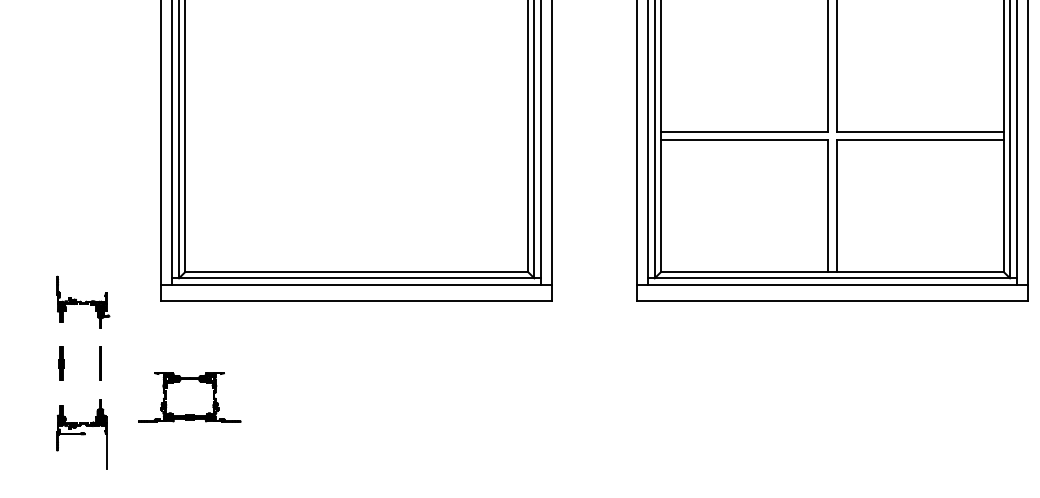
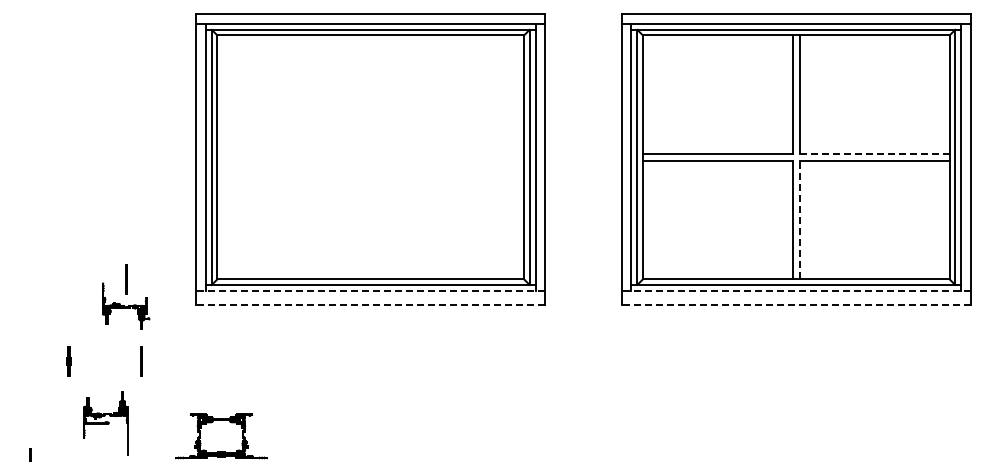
line: (919, 131) -> (874, 153), solid -> dashed
line: (836, 205) -> (799, 219), solid -> dashed
line: (83, 272) -> (126, 279), added
line: (356, 284) -> (370, 290), solid -> dashed
line: (832, 284) -> (796, 290), solid -> dashed
line: (356, 301) -> (370, 305), solid -> dashed
line: (832, 301) -> (796, 305), solid -> dashed
part: (61, 363) -> (68, 361), moved
part: (189, 397) -> (221, 436), moved
part: (81, 434) -> (105, 423), moved

